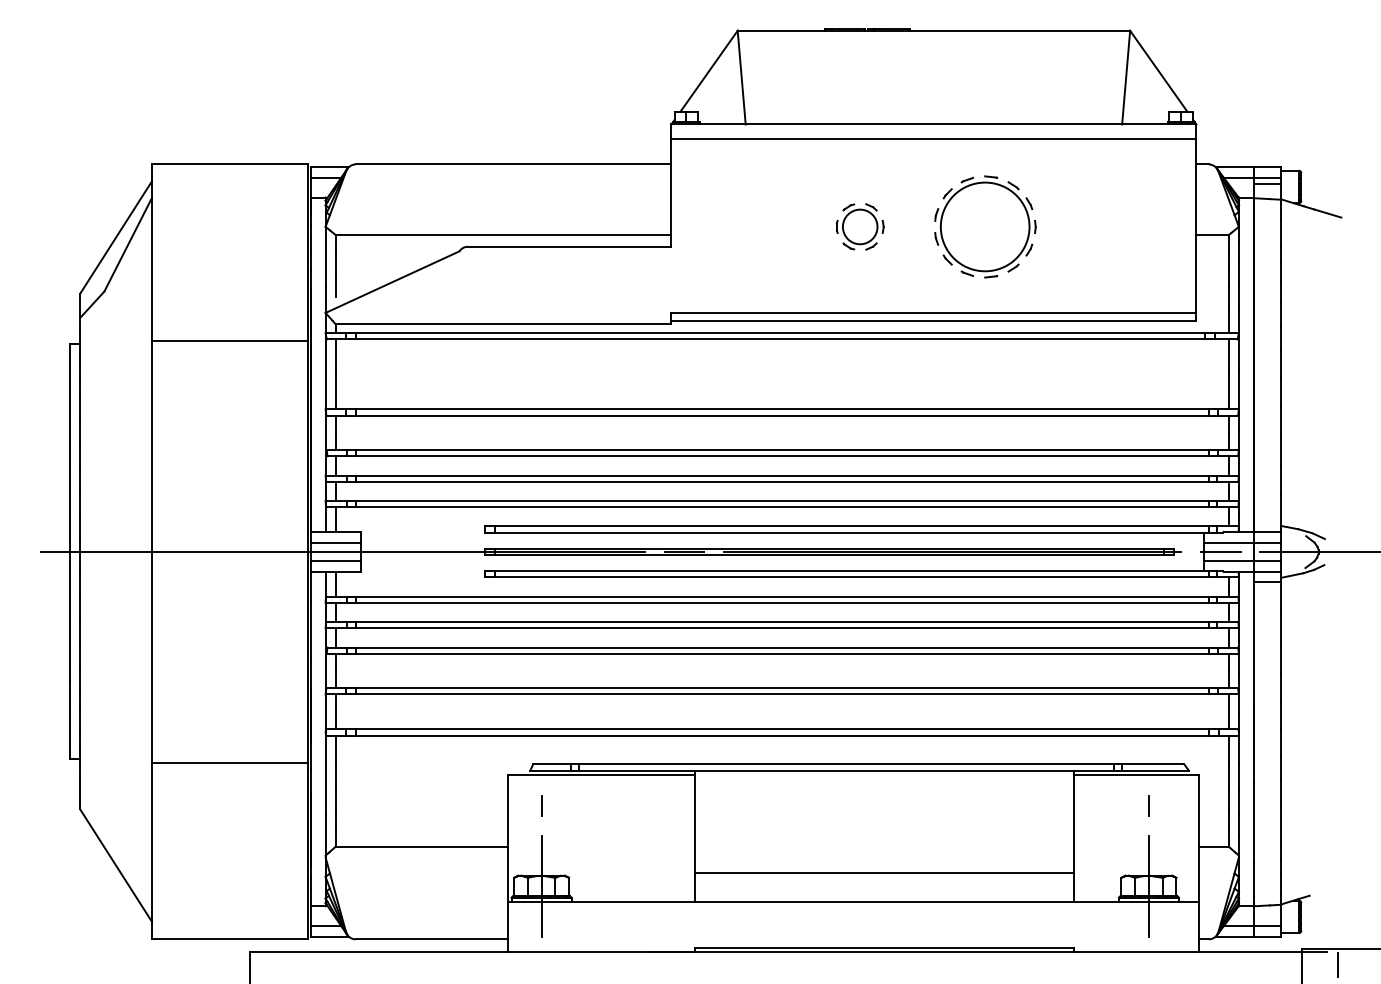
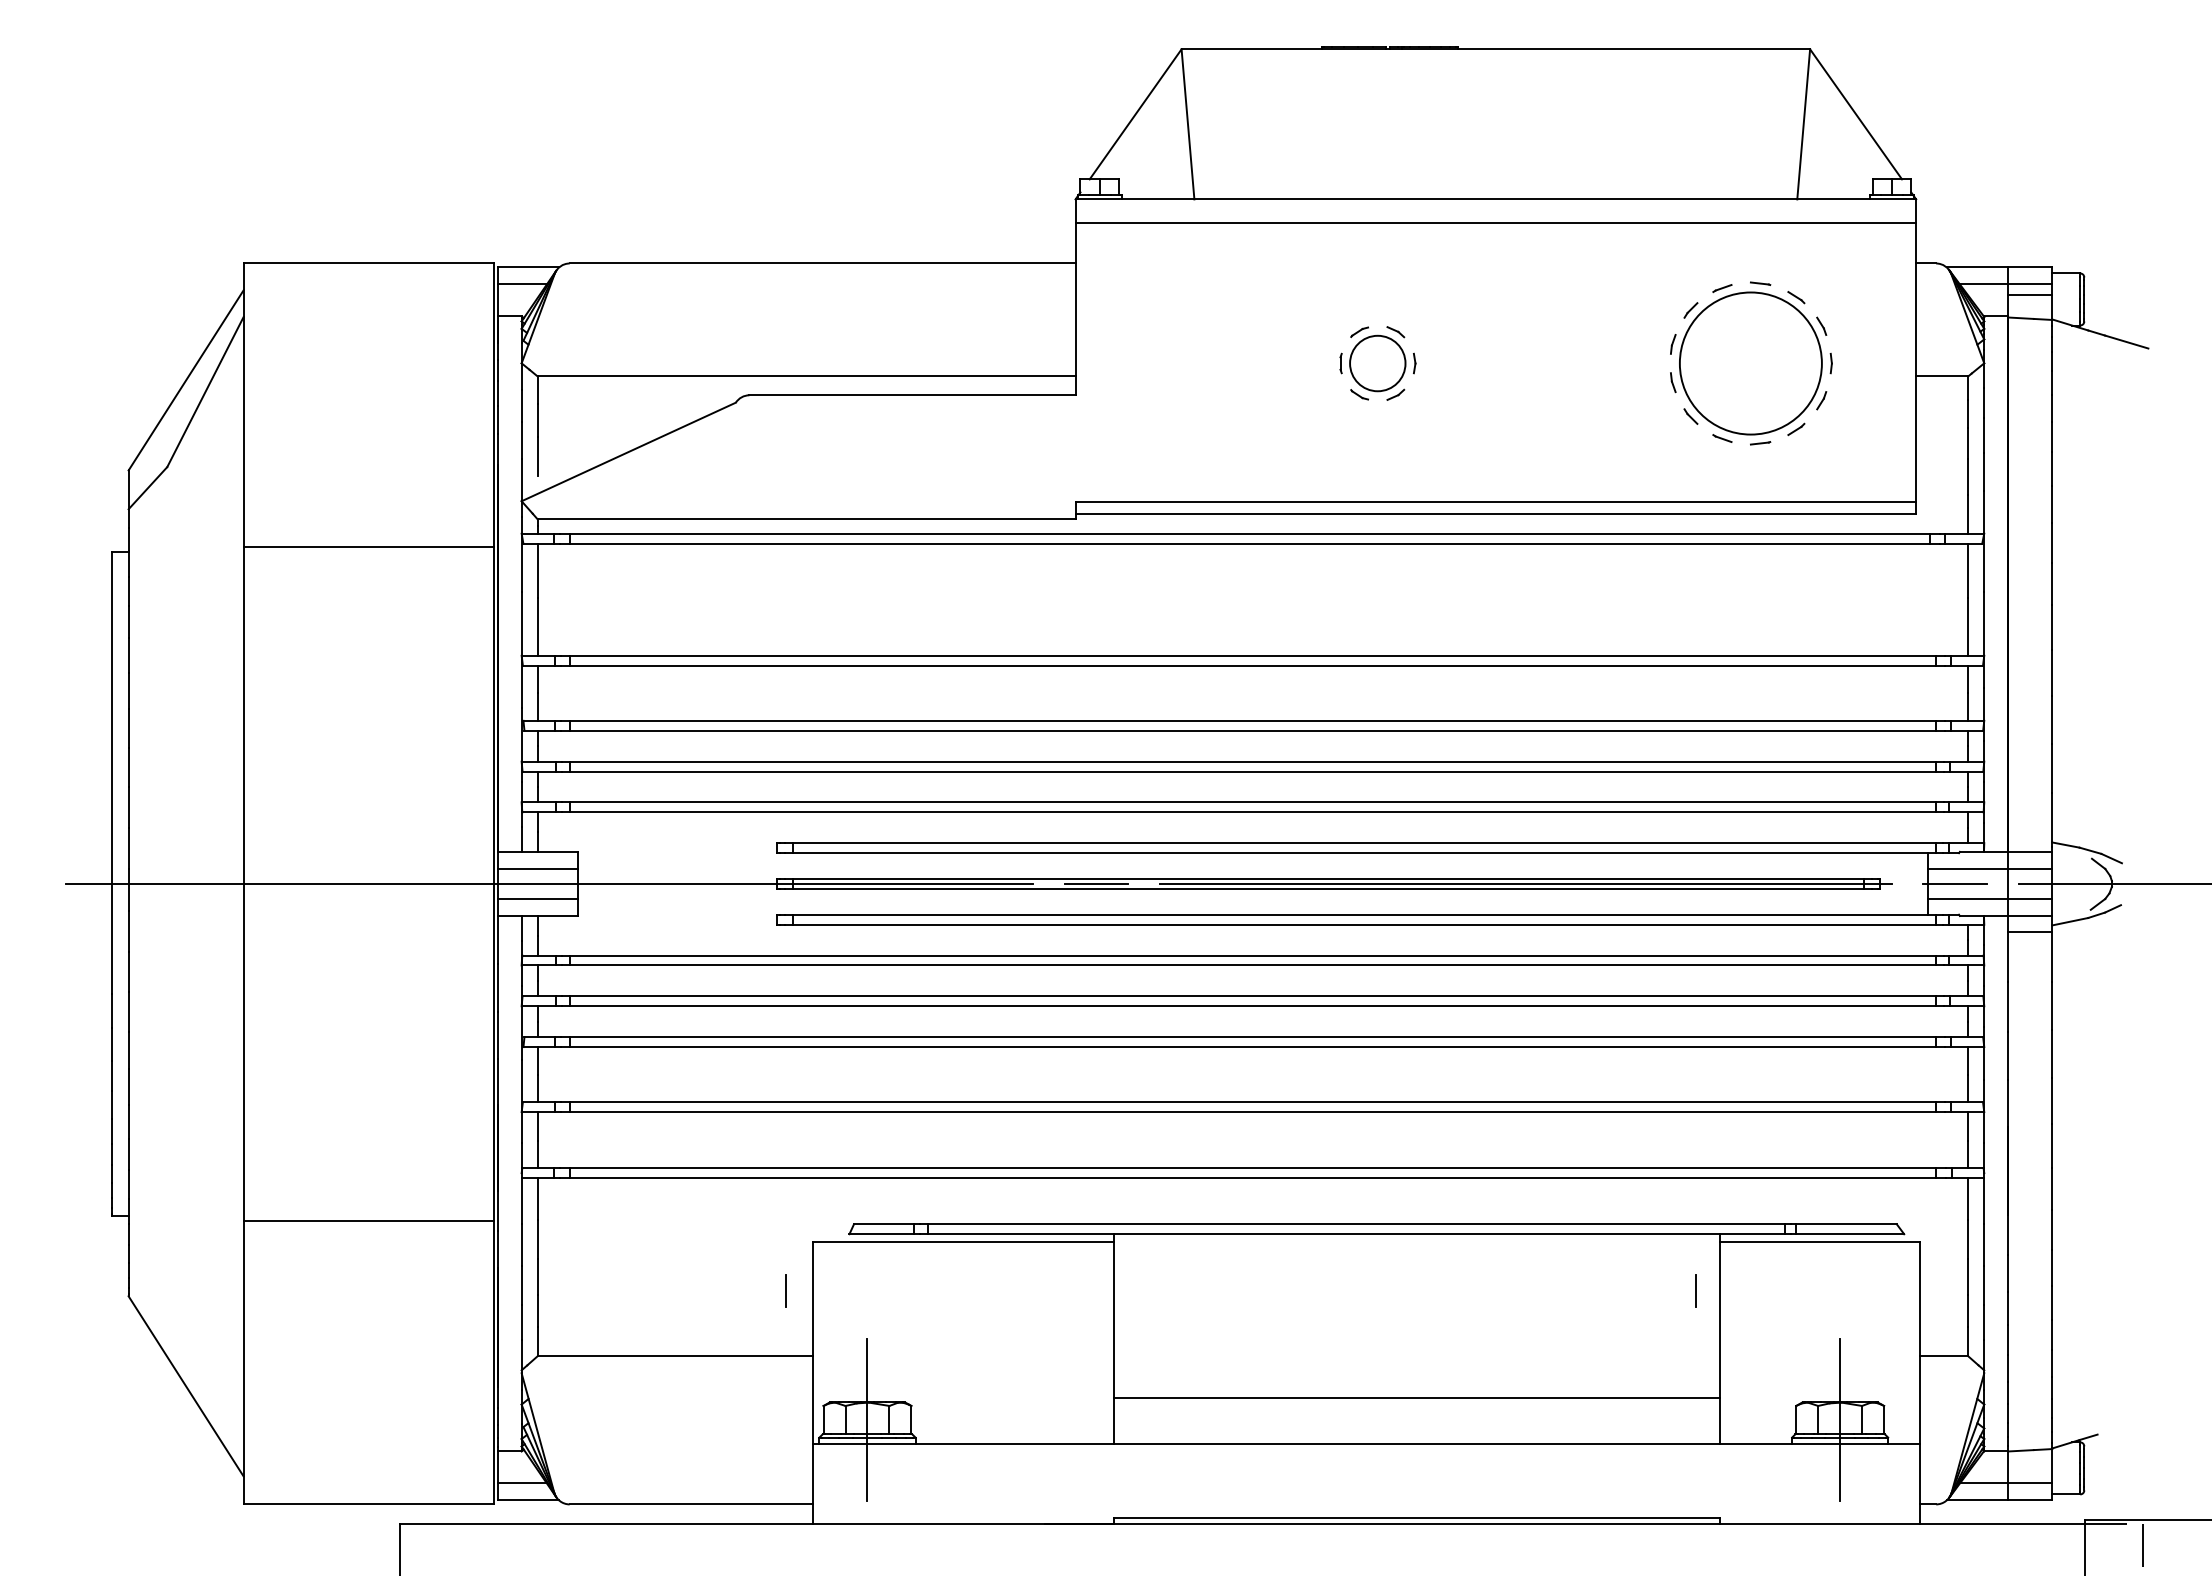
part: (985, 226) -> (1751, 362), moved
line: (541, 805) -> (785, 1290), moved
line: (1148, 805) -> (1695, 1290), moved

